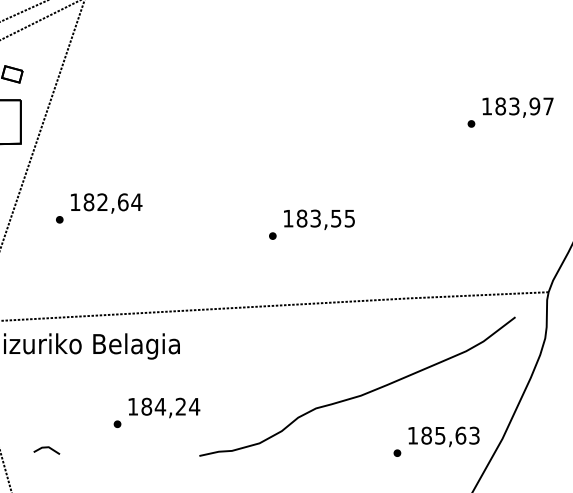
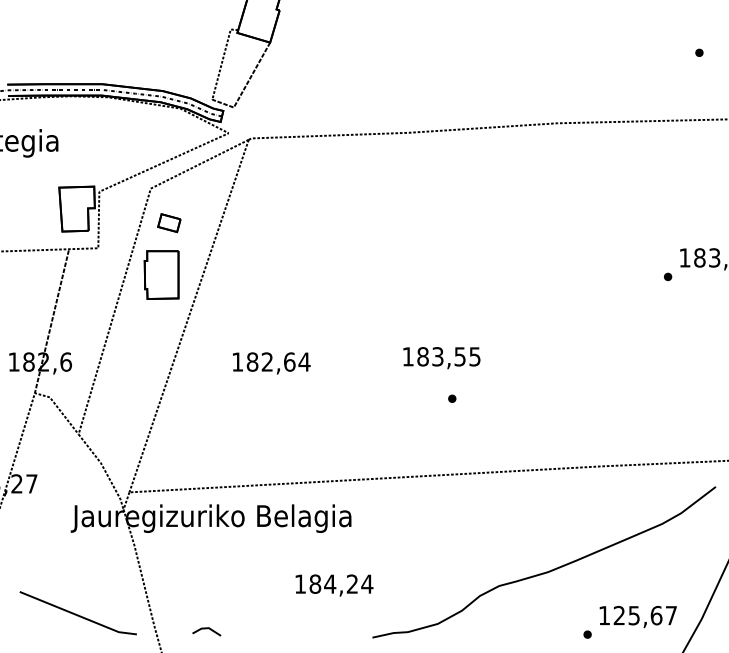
part: (59, 220) -> (220, 381), removed
text: (319, 220) -> (441, 358), moved
part: (117, 424) -> (283, 603), removed
text: (449, 435) -> (644, 615), 185,63 -> 125,67

